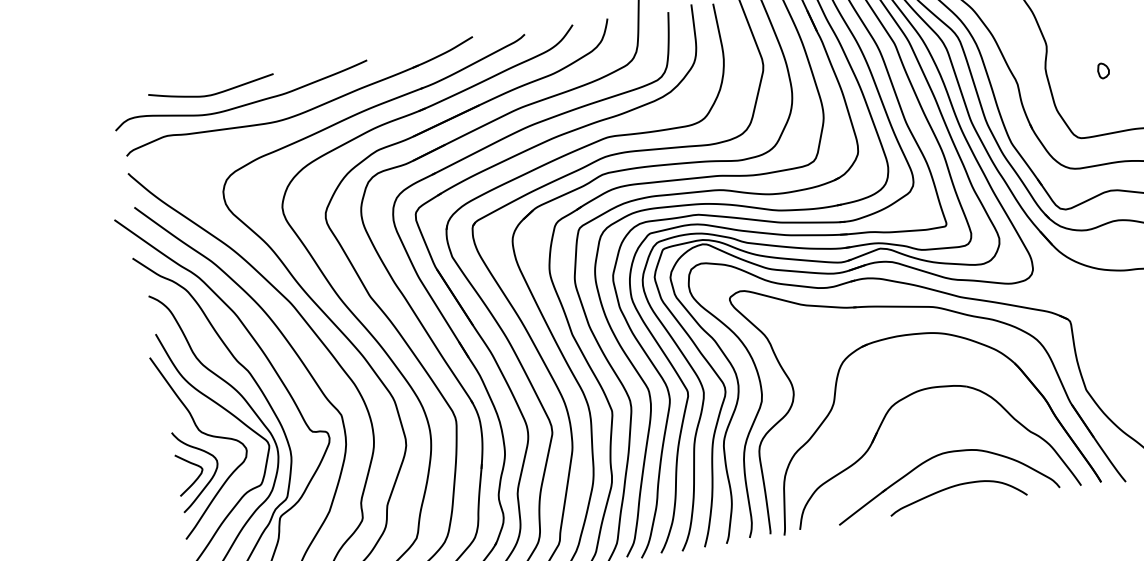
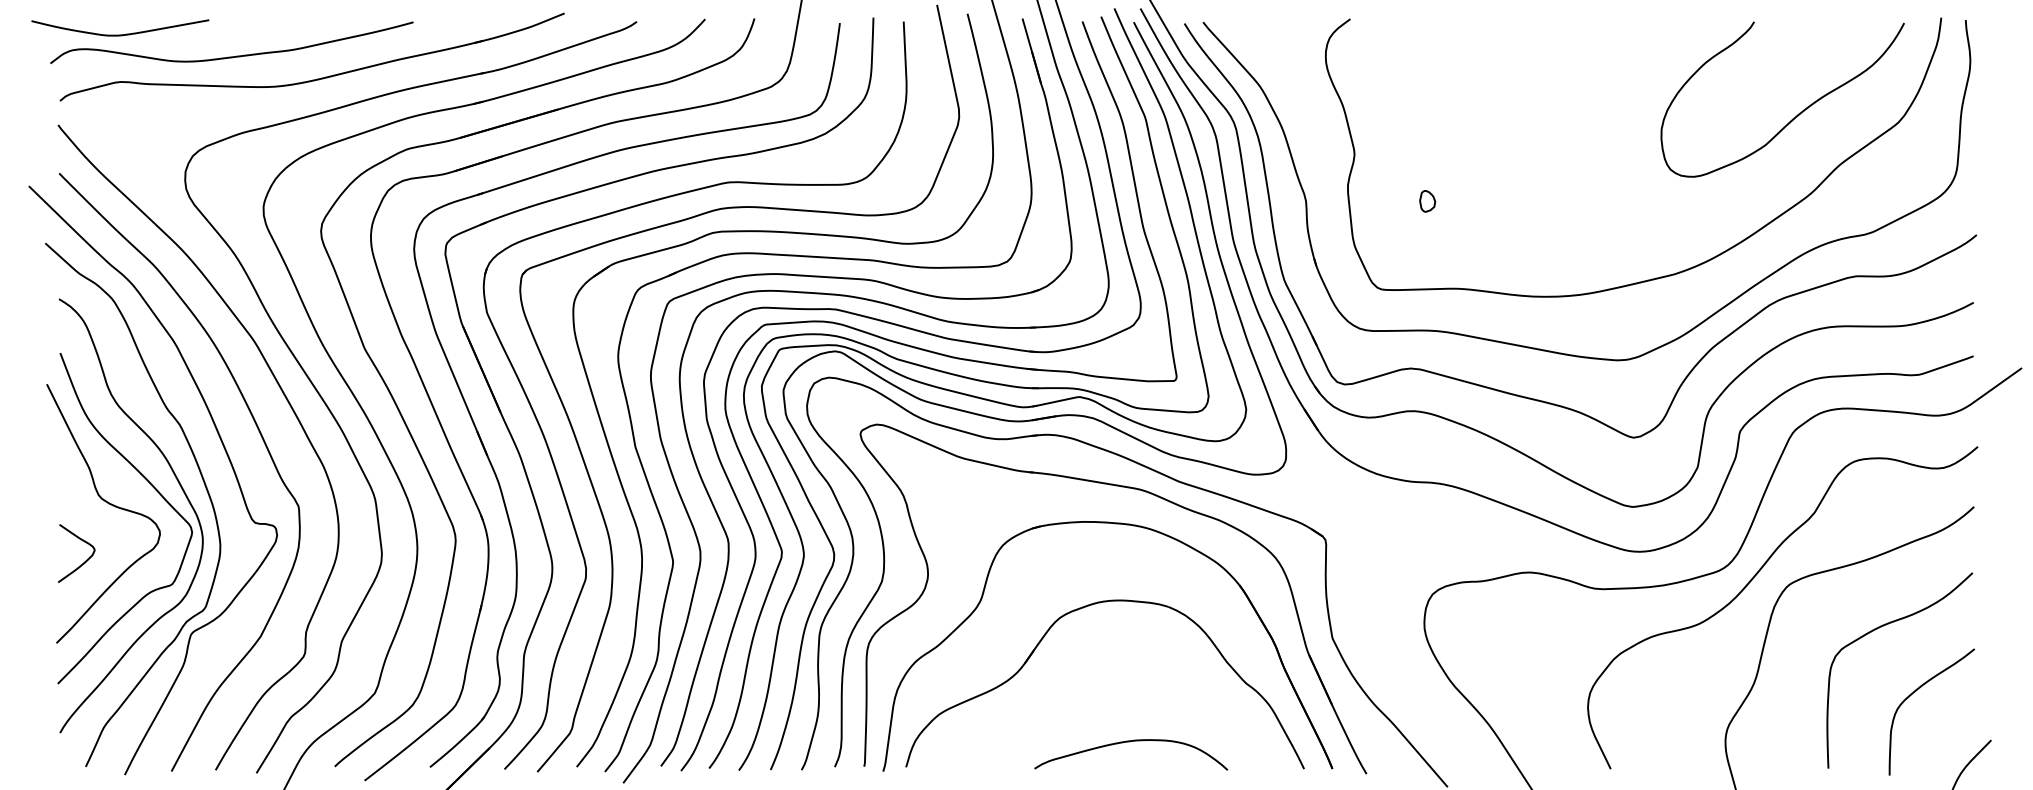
curve: (212, 94) -> (120, 34), moved
part: (932, 458) -> (1105, 698), removed
curve: (211, 478) -> (104, 564), removed

